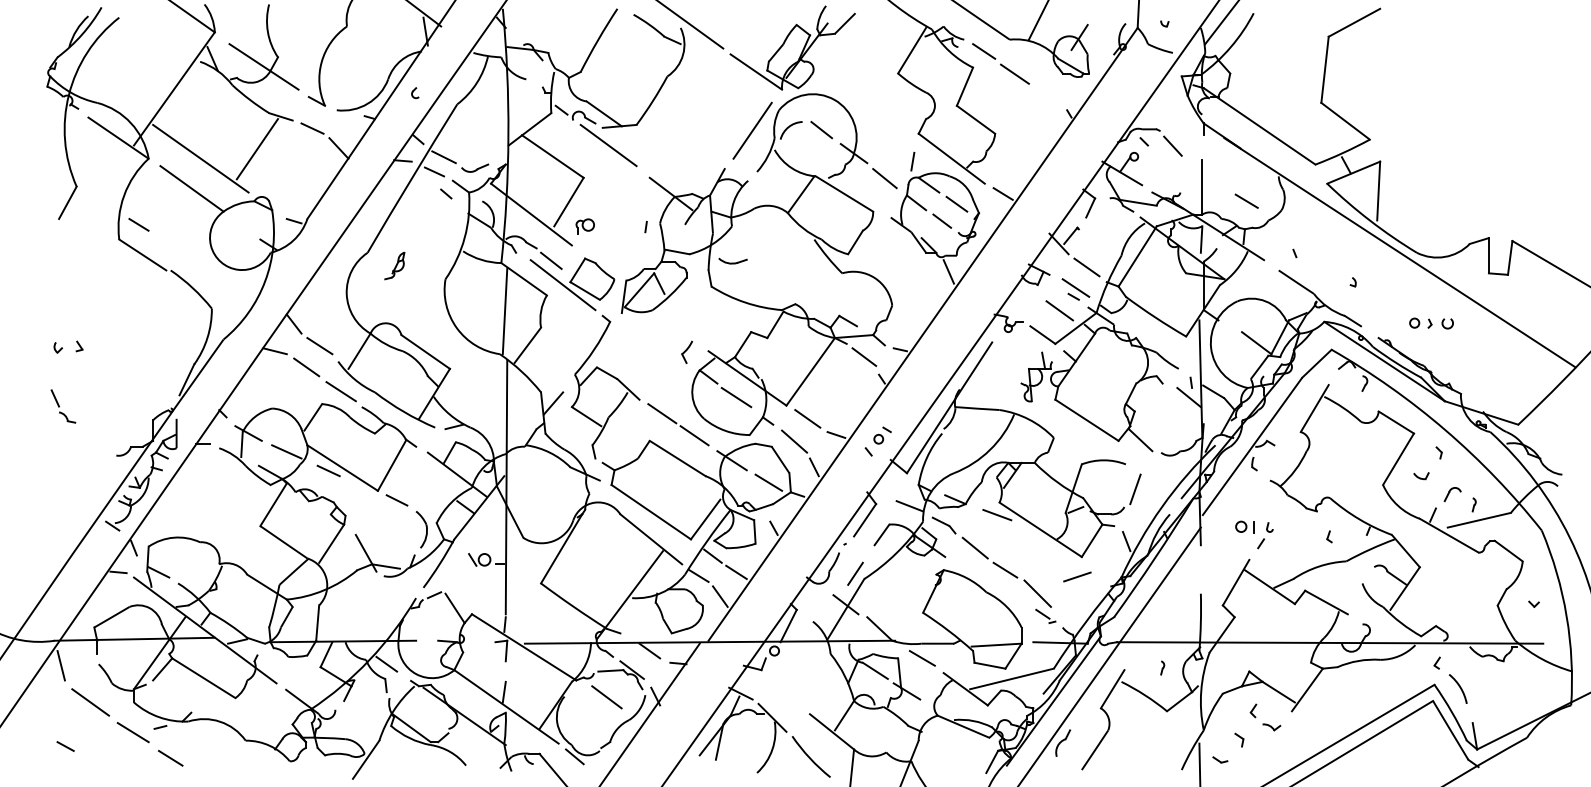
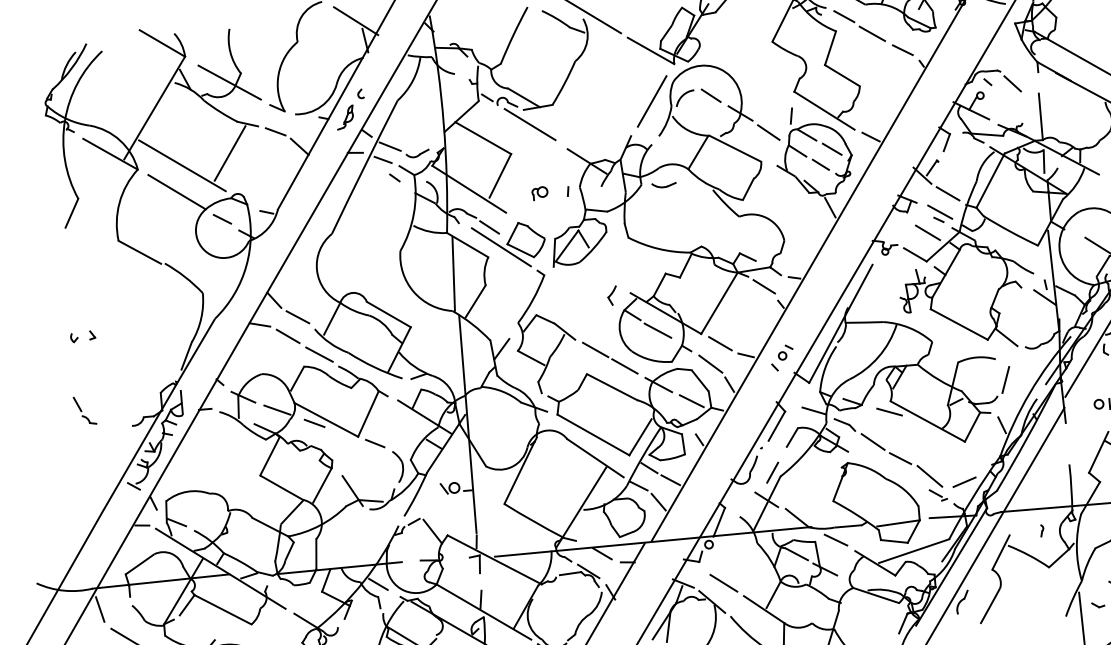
line: (1246, 200) -> (902, 49), moved
line: (138, 224) -> (221, 219), moved
part: (584, 226) -> (539, 193), moved
part: (732, 260) -> (663, 184), moved
part: (394, 265) -> (345, 117), moved
part: (63, 406) -> (85, 410), moved
line: (1077, 576) -> (964, 481), moved
line: (606, 697) -> (723, 583), moved

